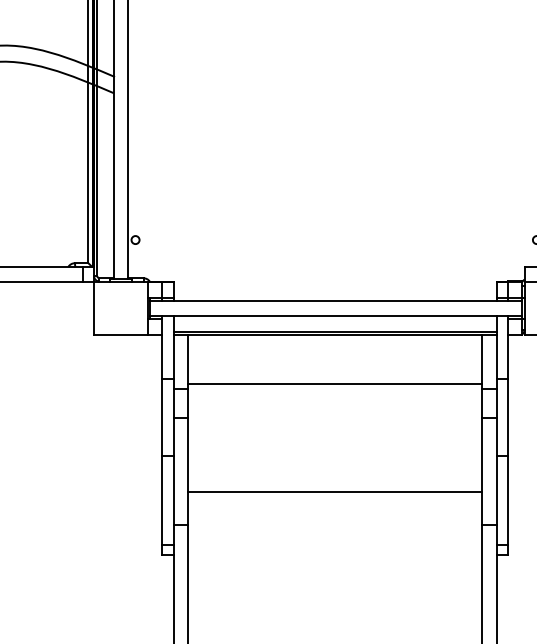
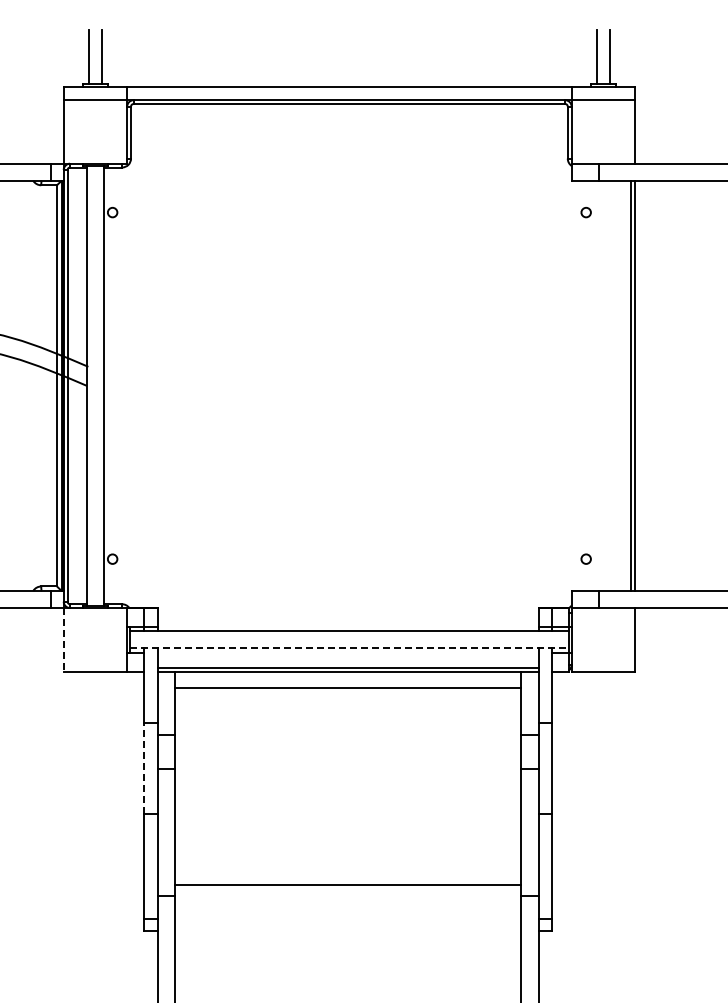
line: (93, 308) -> (63, 639), solid -> dashed
line: (336, 315) -> (349, 648), solid -> dashed
line: (334, 383) -> (347, 687), moved
line: (162, 416) -> (144, 767), solid -> dashed
line: (334, 491) -> (347, 884), moved

